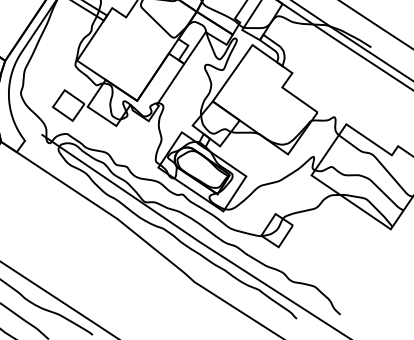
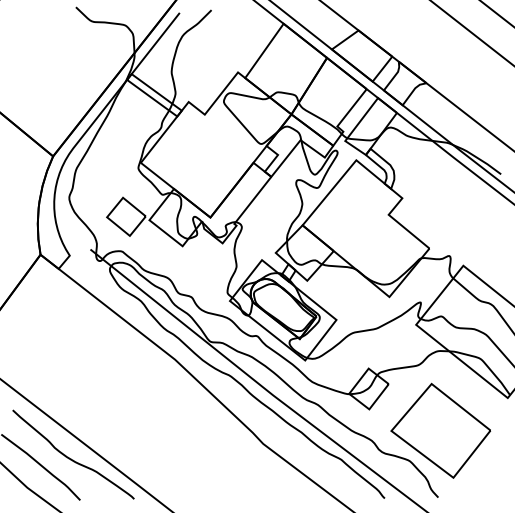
part: (338, 259) -> (440, 430), added

